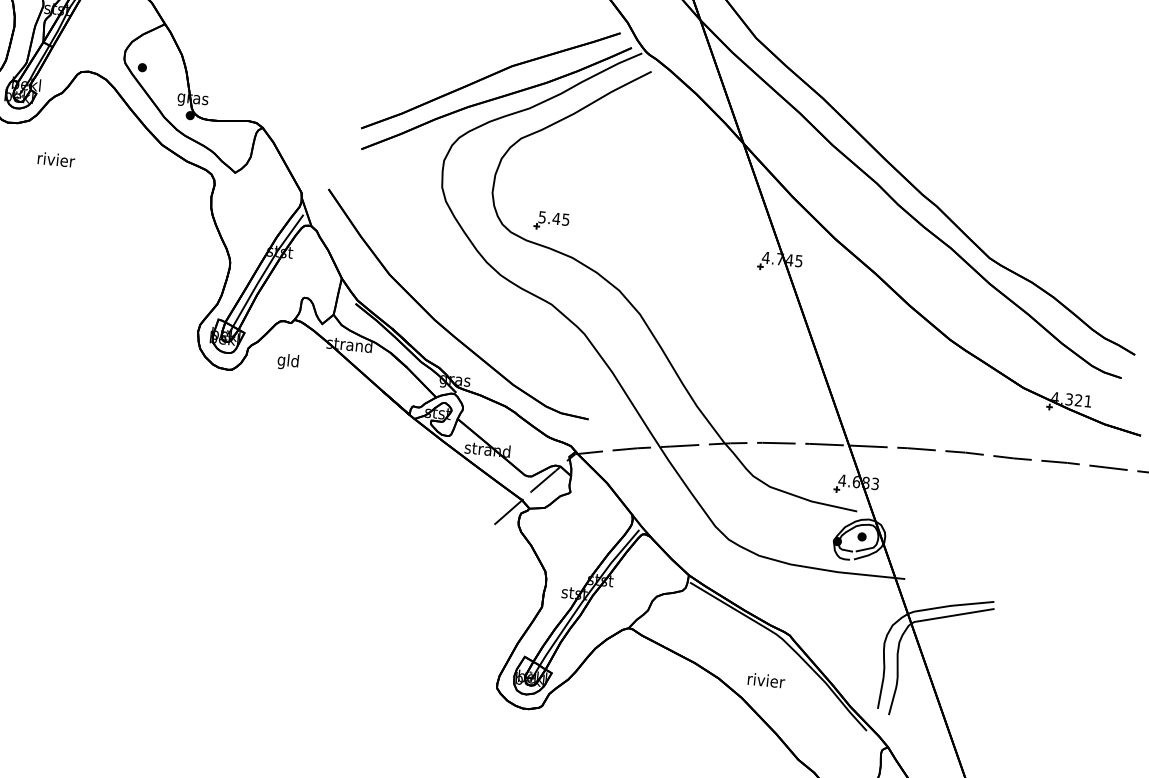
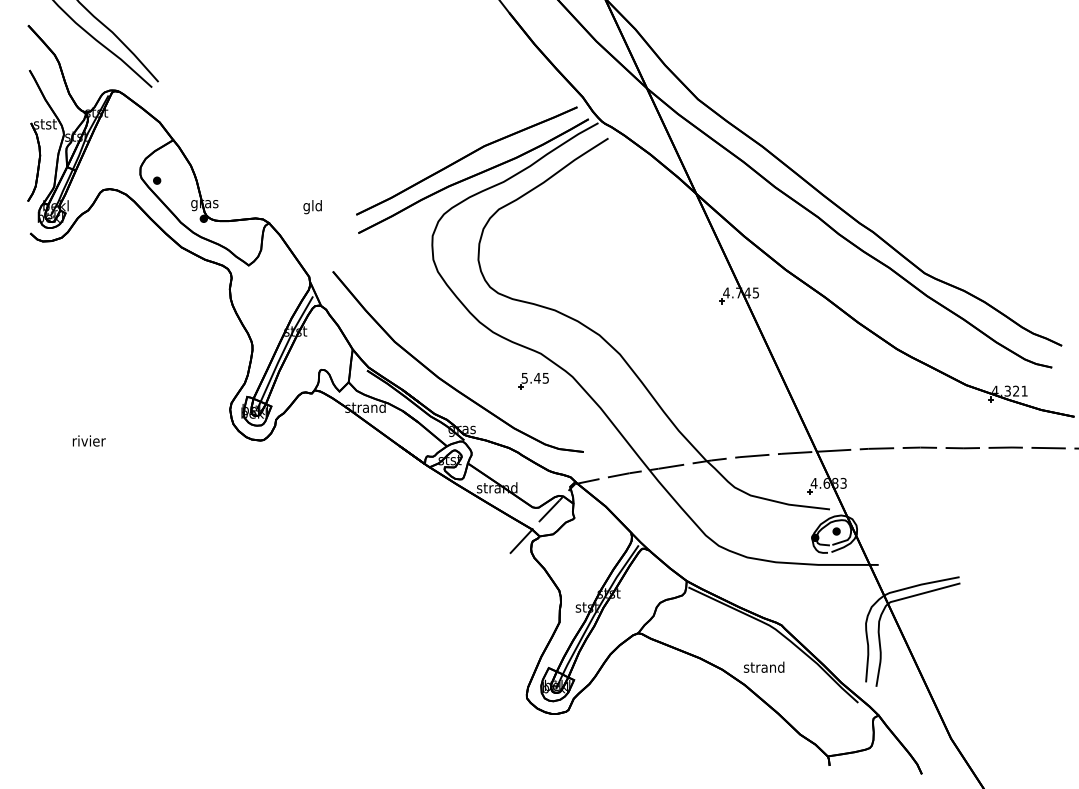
text: (55, 159) -> (88, 440), moved
part: (551, 221) -> (533, 381), moved
text: (287, 362) -> (312, 207), moved
text: (765, 679) -> (763, 666), rivier -> strand

